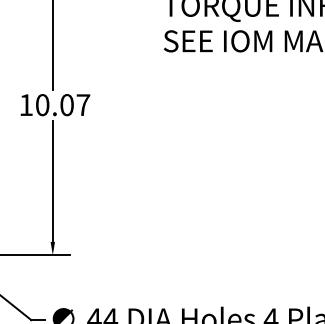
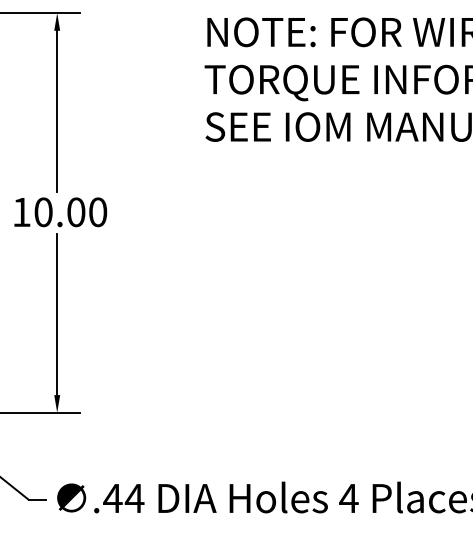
text: (83, 105) -> (98, 212), 10.07 -> 10.00

